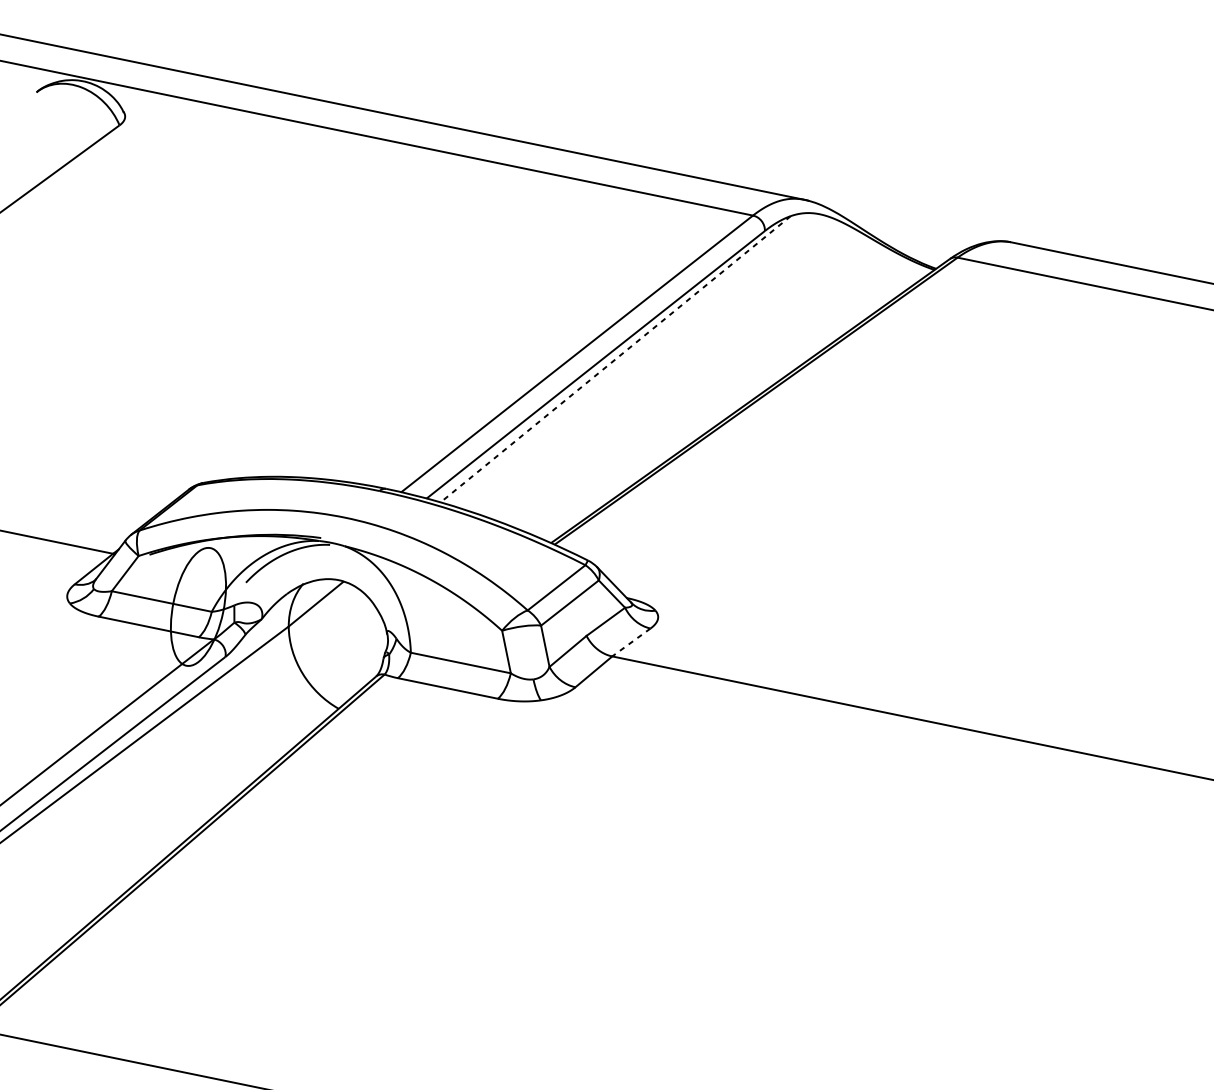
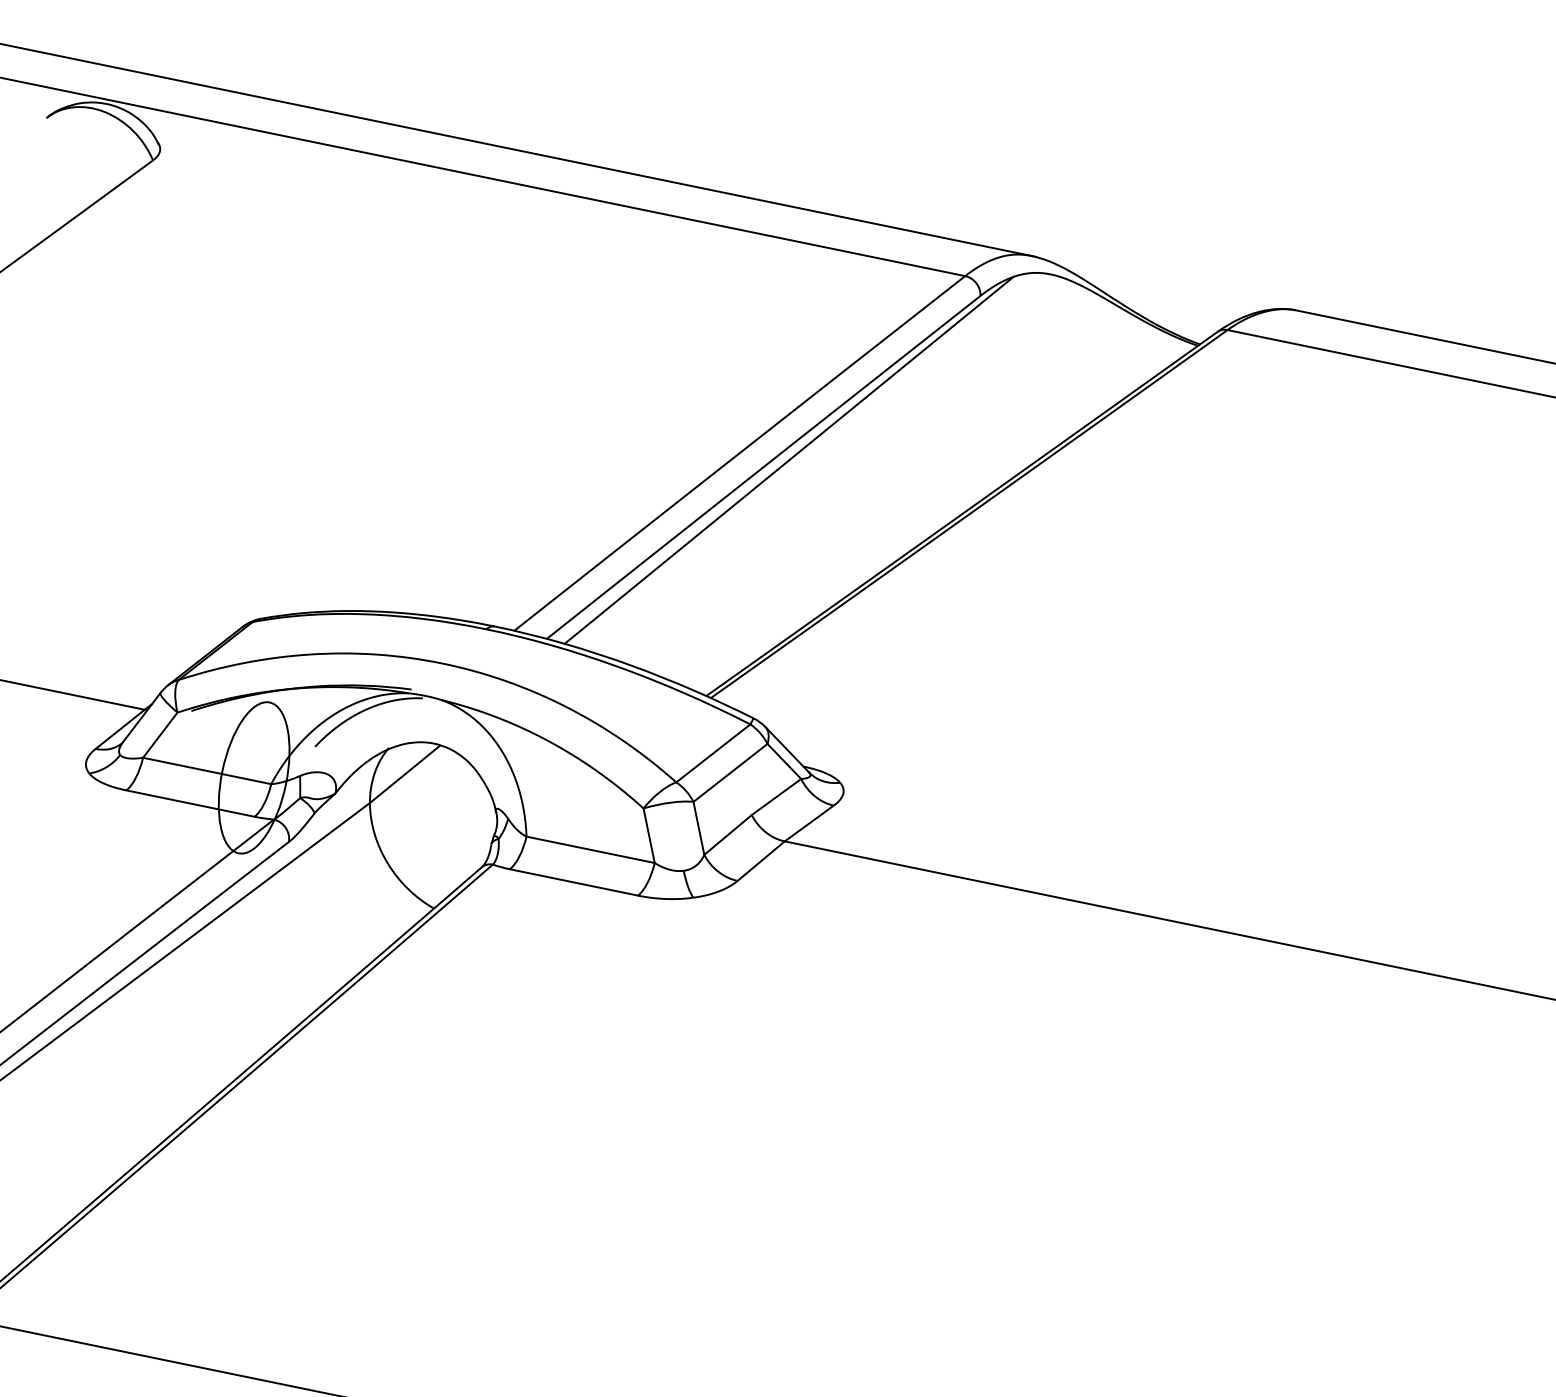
line: (615, 359) -> (789, 460), dashed -> solid
line: (630, 642) -> (808, 823), dashed -> solid

